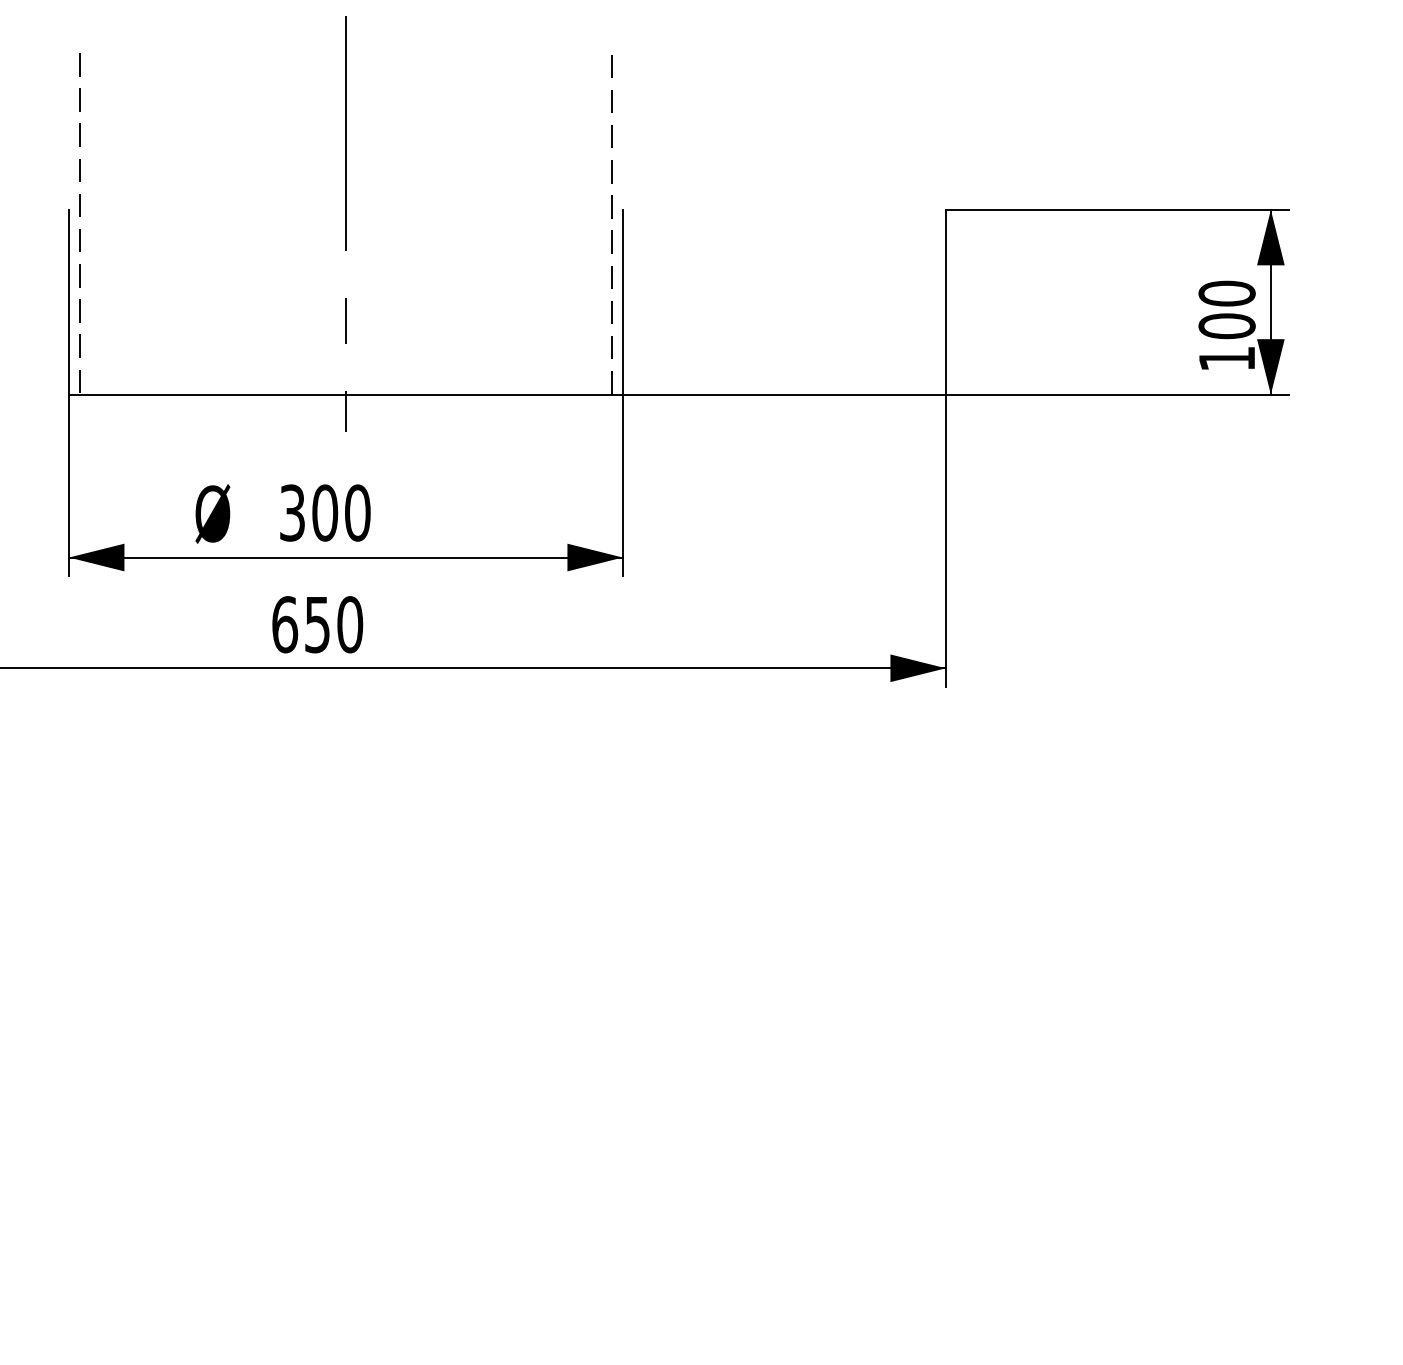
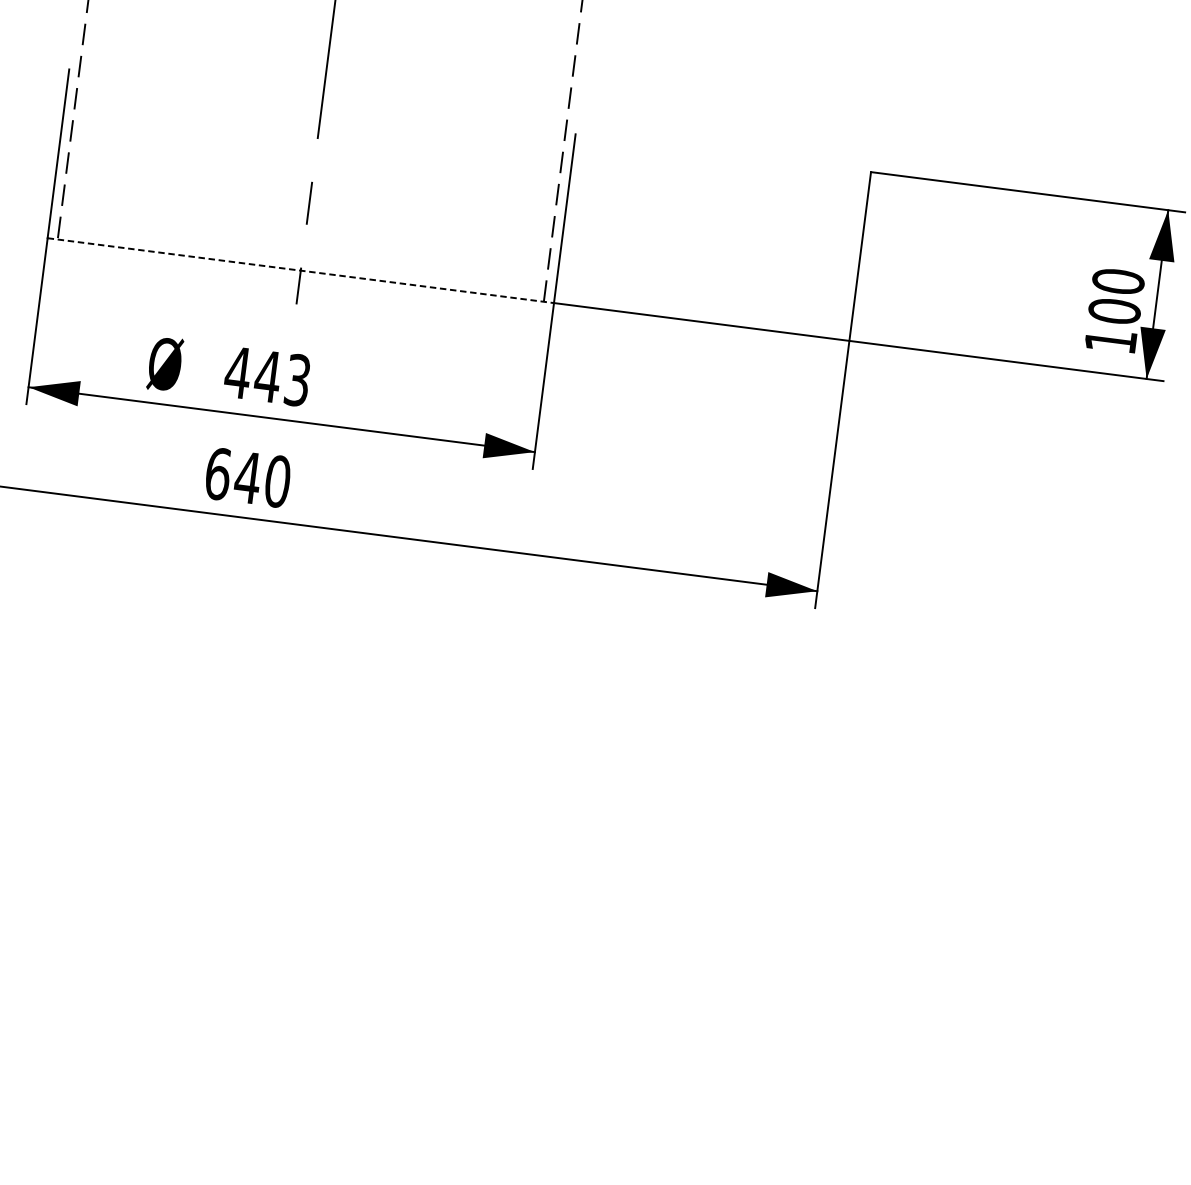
line: (345, 394) -> (300, 270), solid -> dashed
text: (324, 512) -> (267, 375), 300 -> 443
text: (317, 625) -> (247, 478), 650 -> 640

